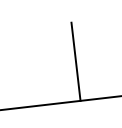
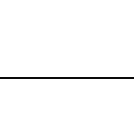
line: (76, 61) -> (68, 44), removed

